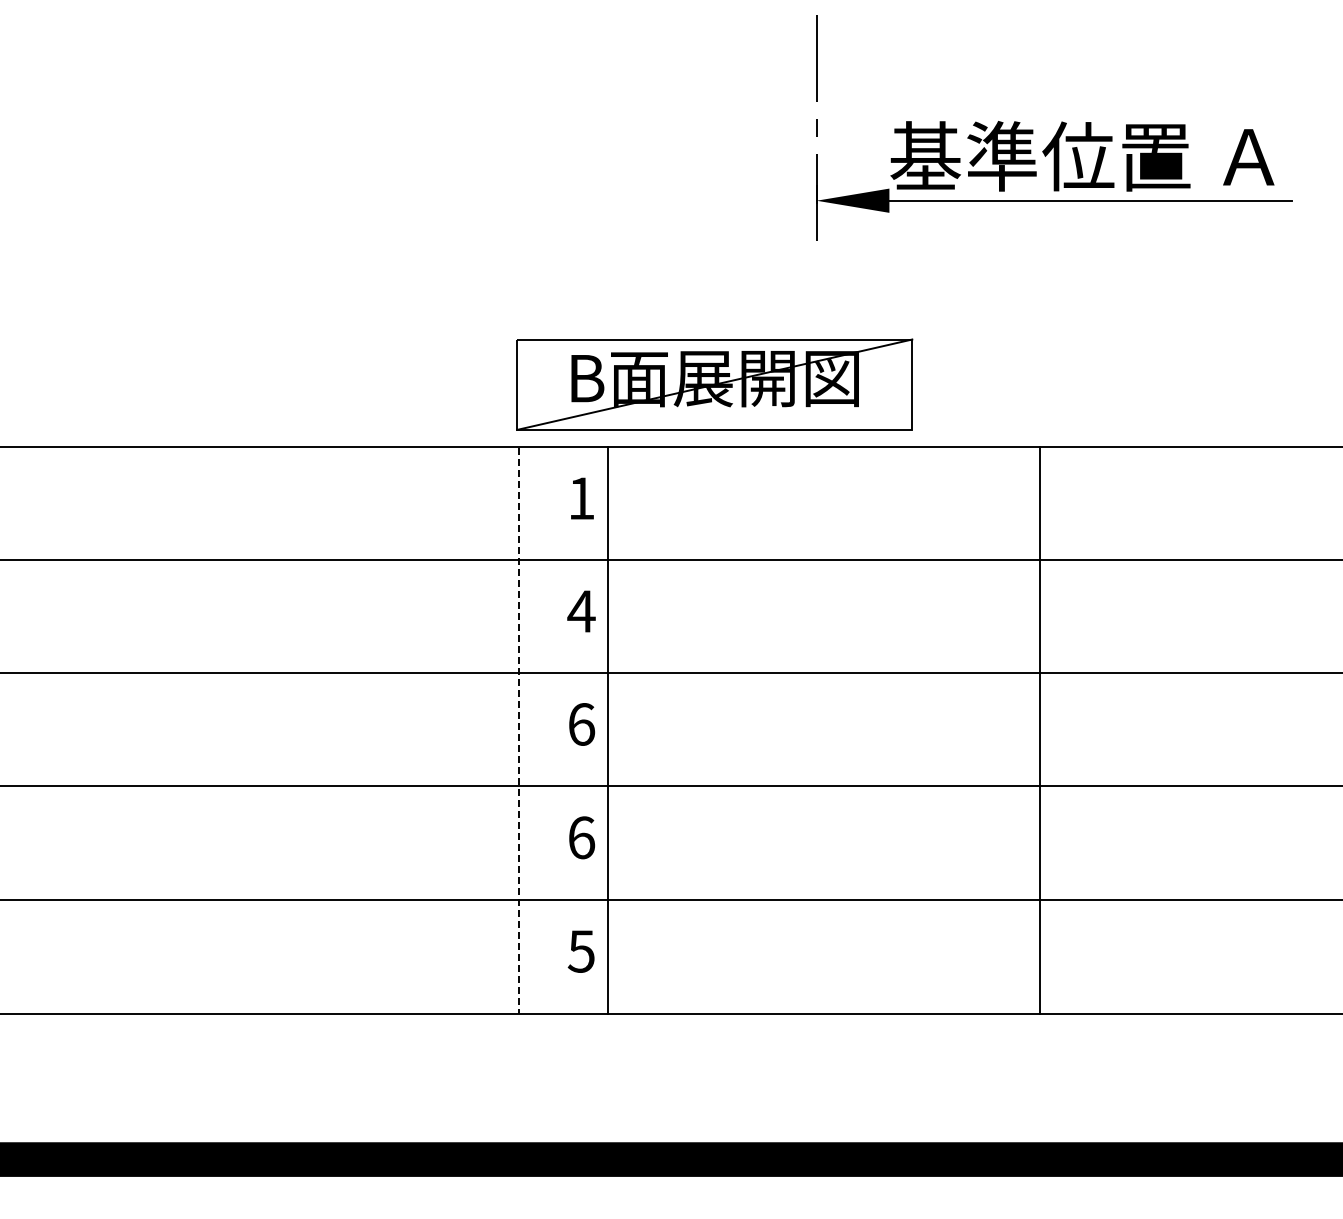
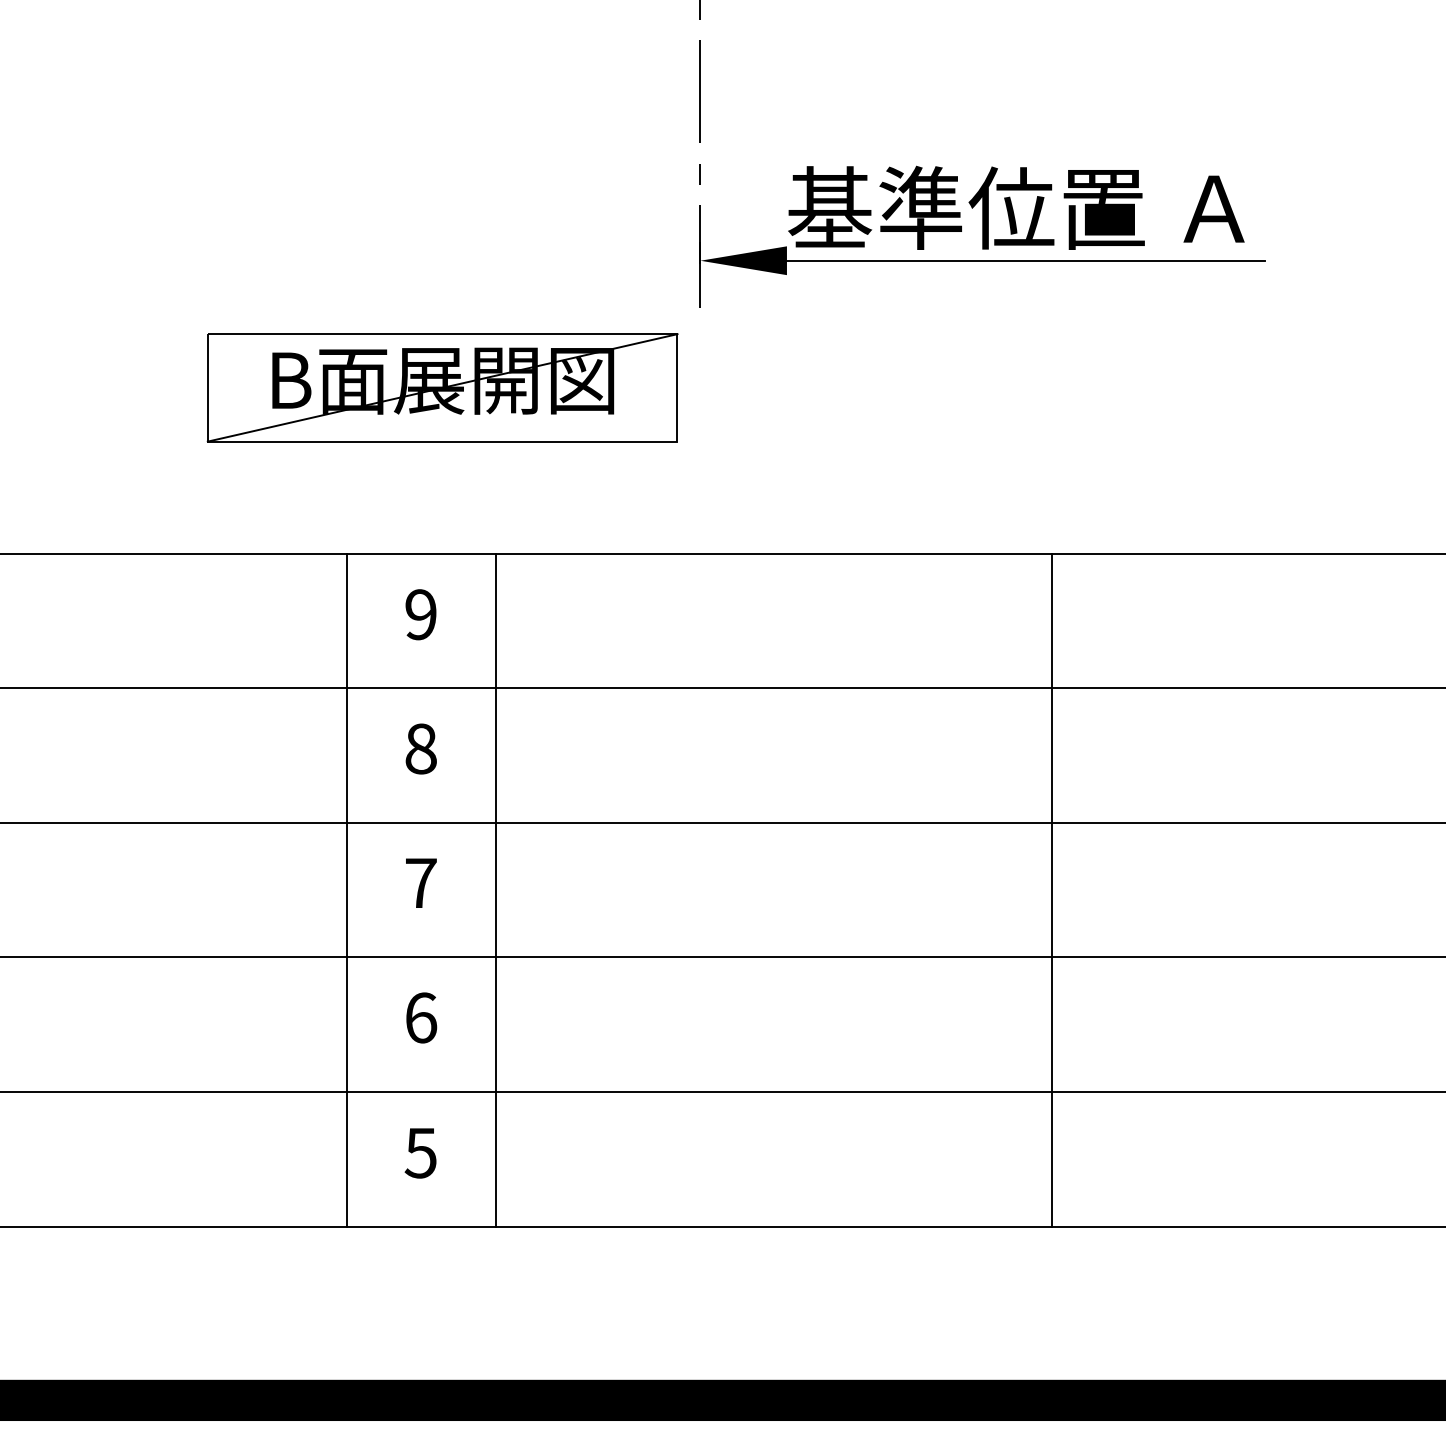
part: (714, 384) -> (442, 387), moved
text: (581, 498) -> (420, 614), 1 -> 9
text: (581, 611) -> (420, 748), 4 -> 8
text: (581, 724) -> (420, 883), 6 -> 7
line: (607, 730) -> (495, 890), moved
line: (1040, 730) -> (1052, 890), moved
line: (519, 731) -> (347, 891), dashed -> solid

